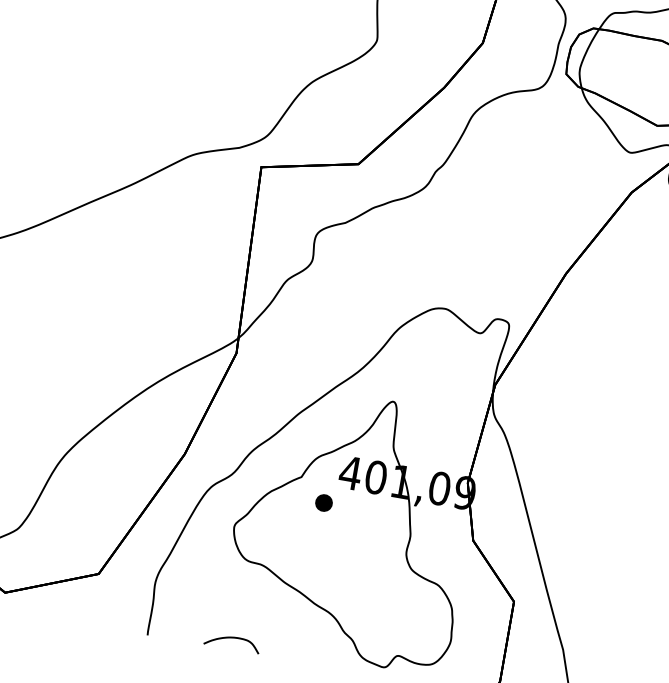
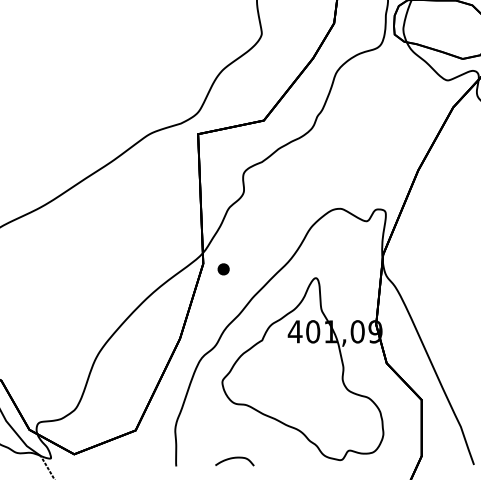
part: (323, 503) -> (223, 269), moved

